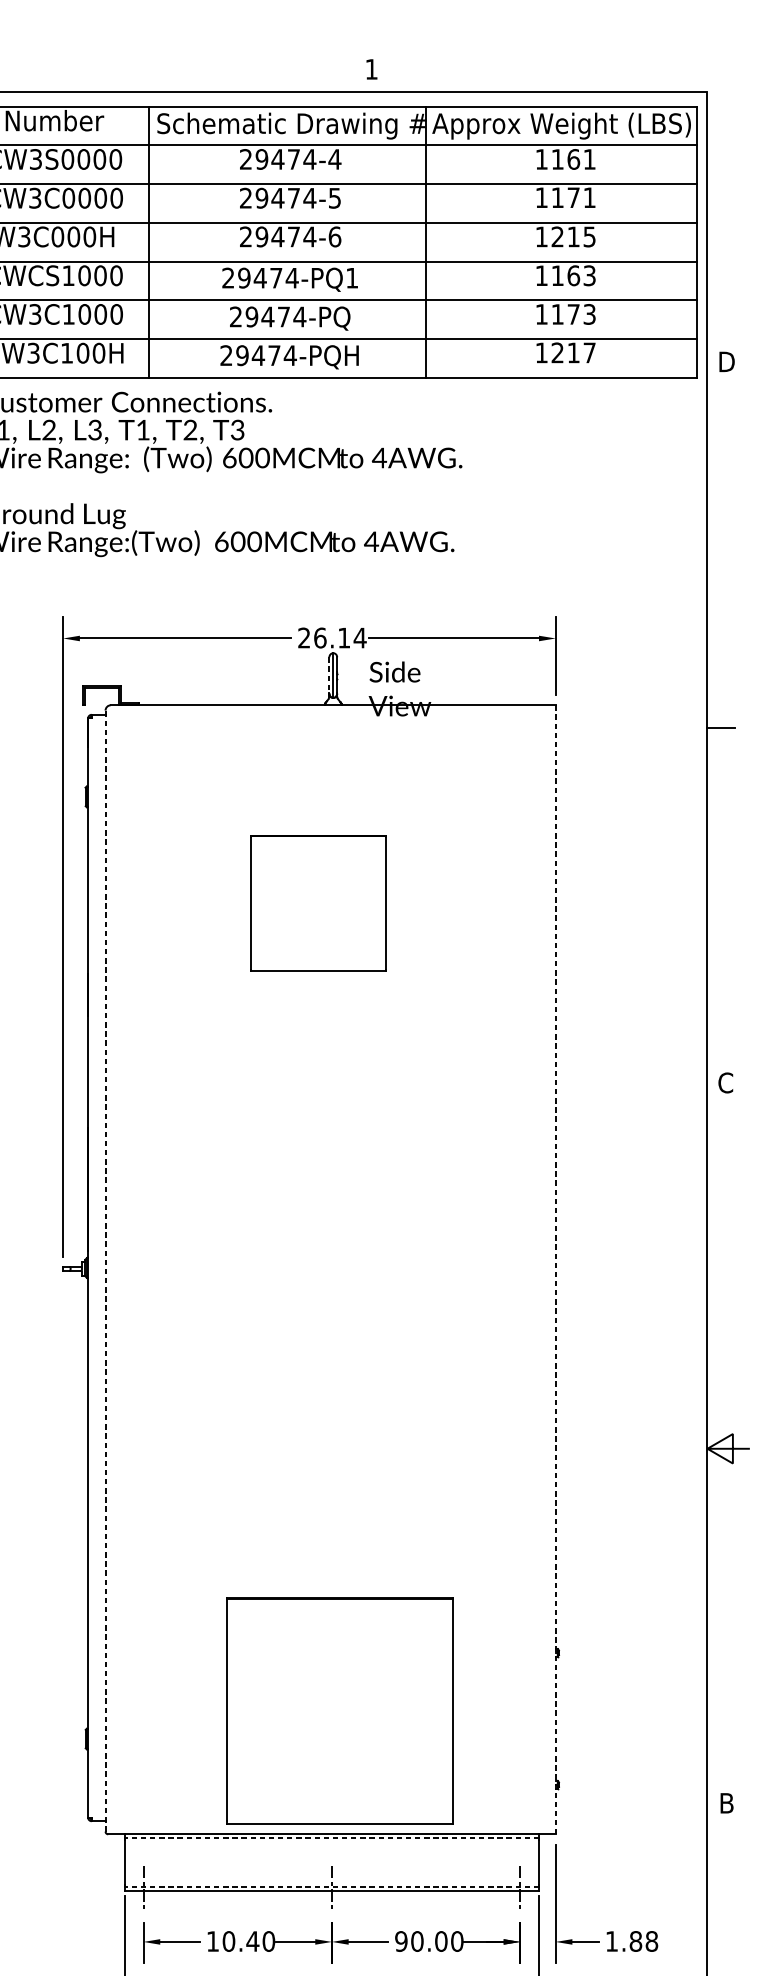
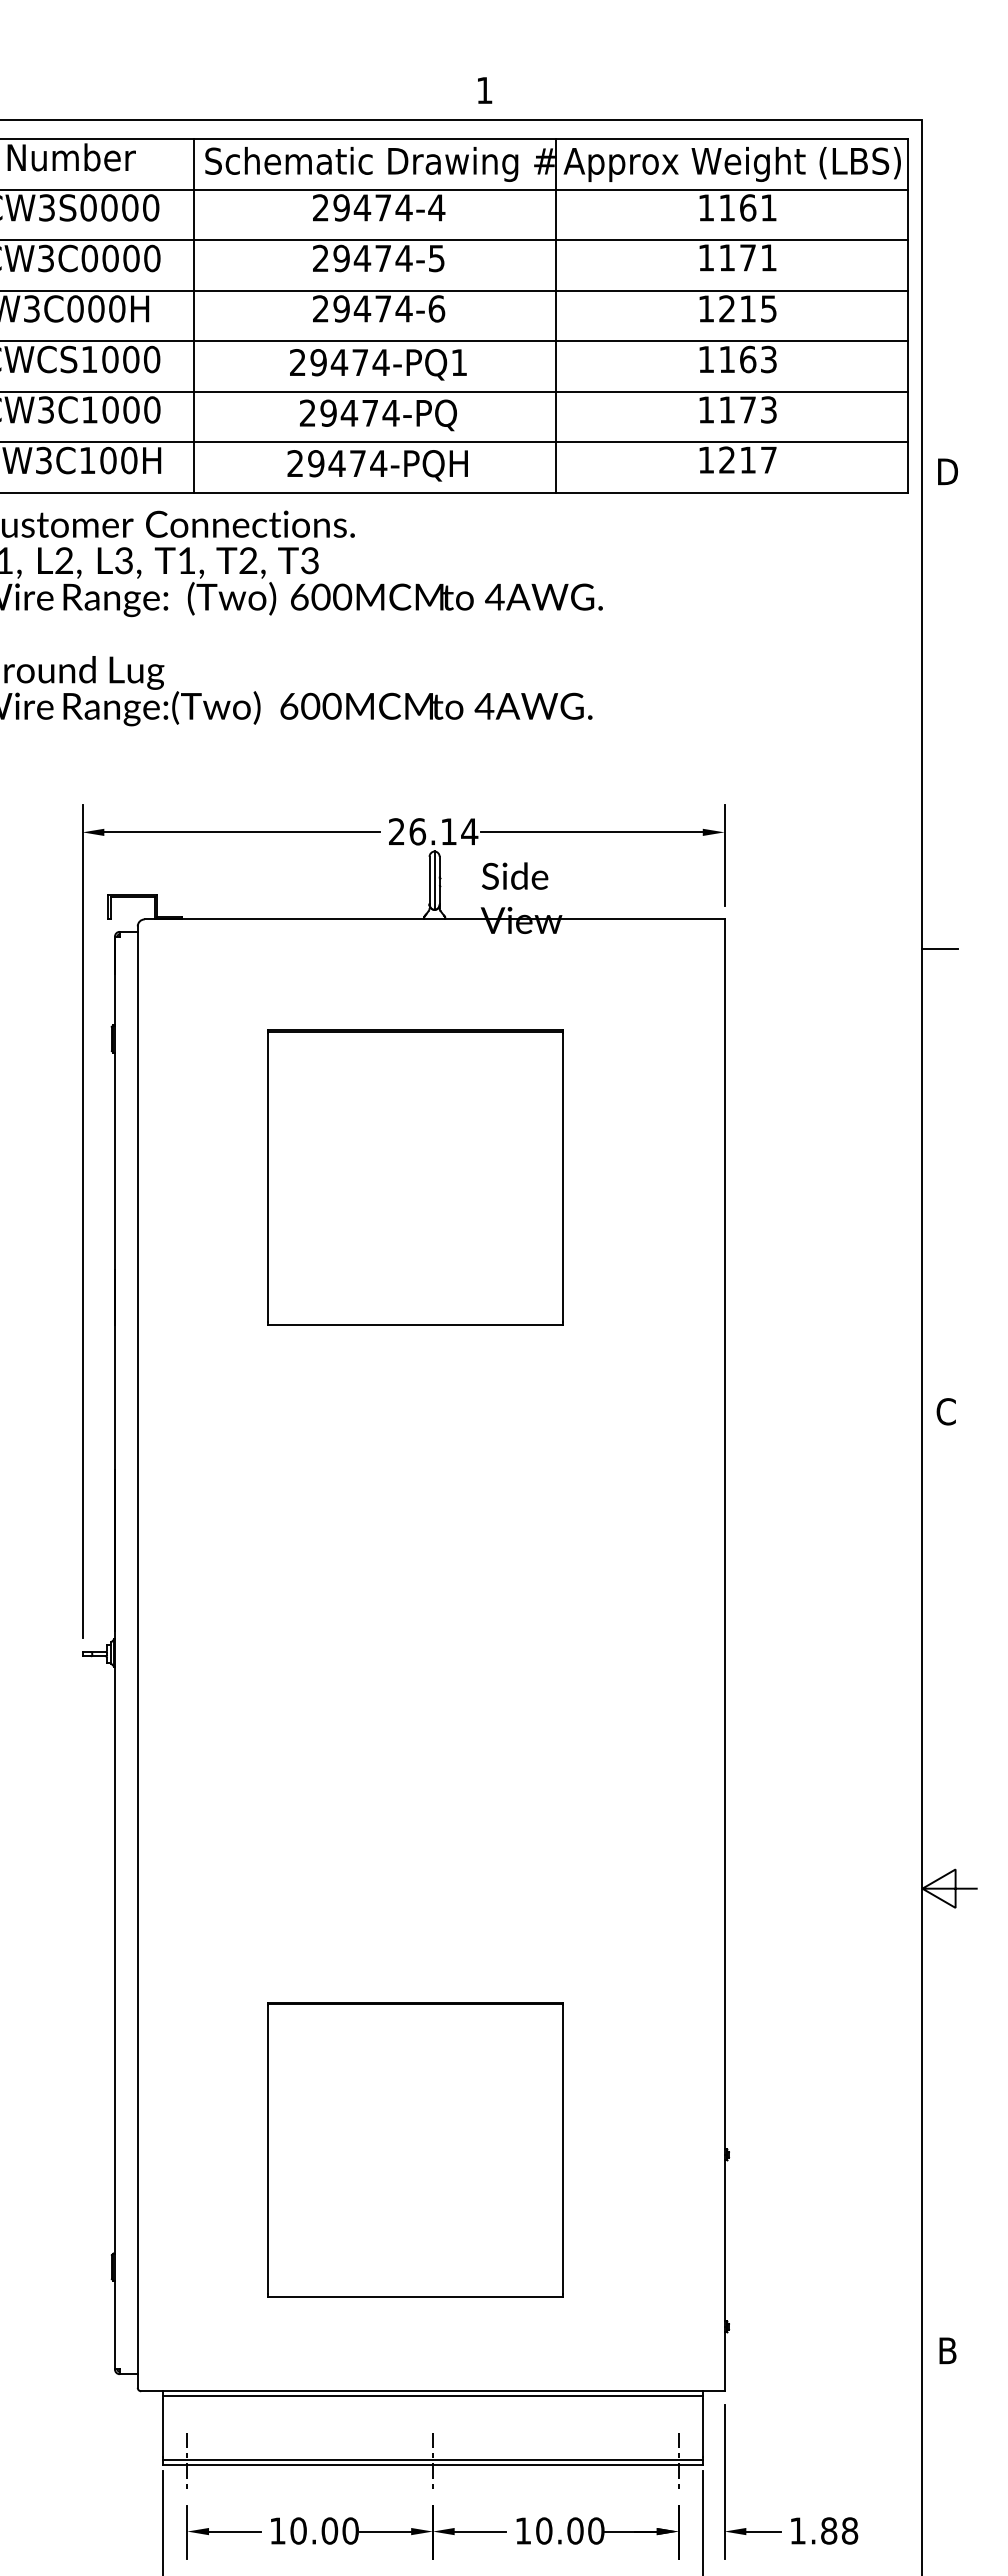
line: (329, 675) -> (429, 880), dashed -> solid
part: (318, 903) -> (415, 1177), size x1.67
line: (555, 1269) -> (724, 1655), dashed -> solid
line: (105, 1271) -> (137, 1657), dashed -> solid
part: (340, 1710) -> (415, 2149), moved
line: (331, 1837) -> (432, 2395), dashed -> solid
line: (331, 1887) -> (432, 2460), dashed -> solid
text: (252, 1941) -> (329, 2530), 10.40 -> 10.00
text: (401, 1941) -> (523, 2530), 90.00 -> 10.00

